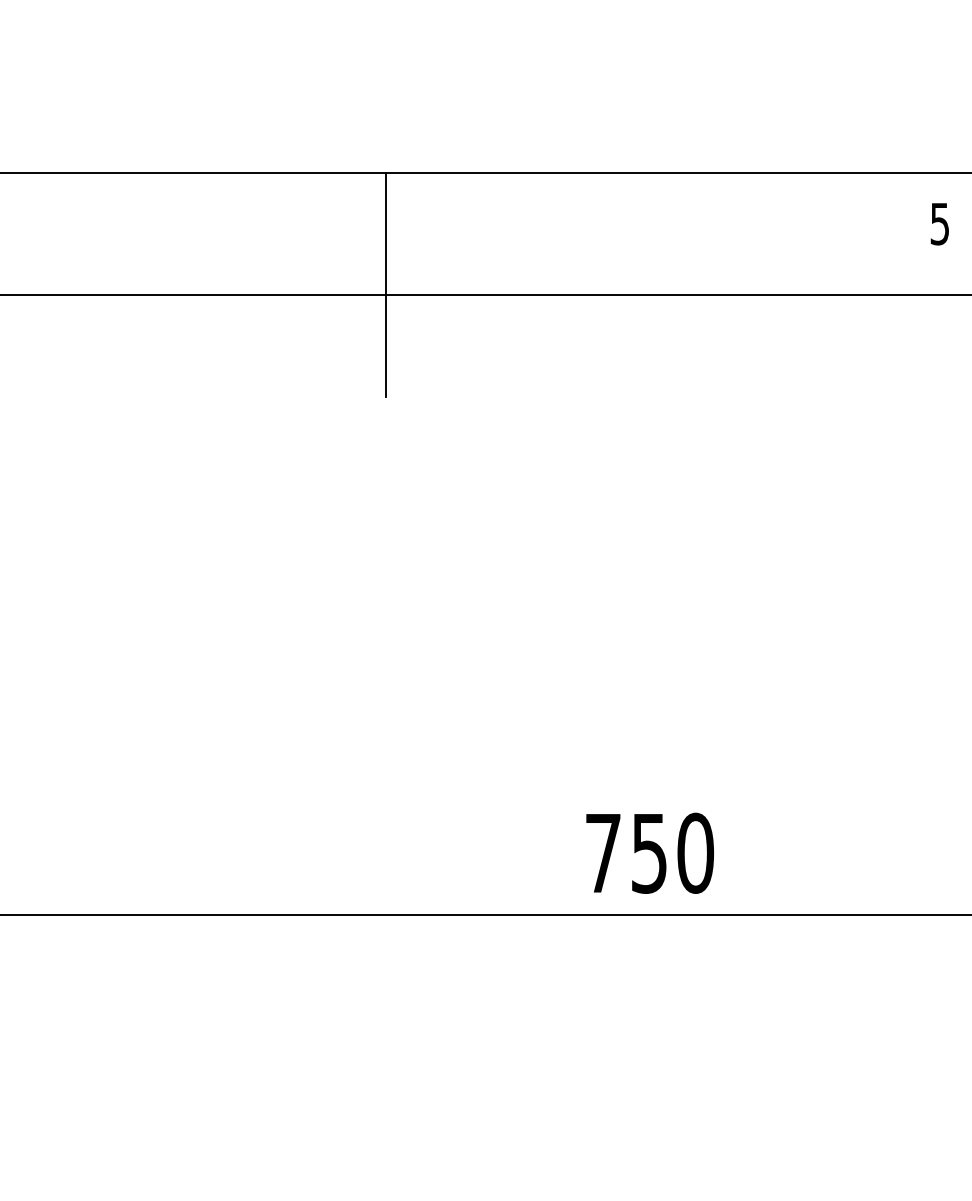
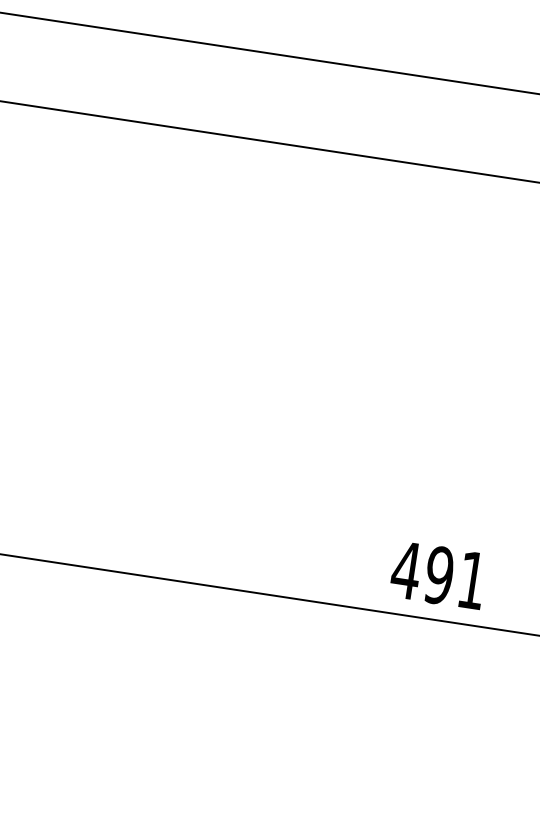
line: (386, 285) -> (312, 141), removed
text: (649, 852) -> (439, 574), 750 -> 491

